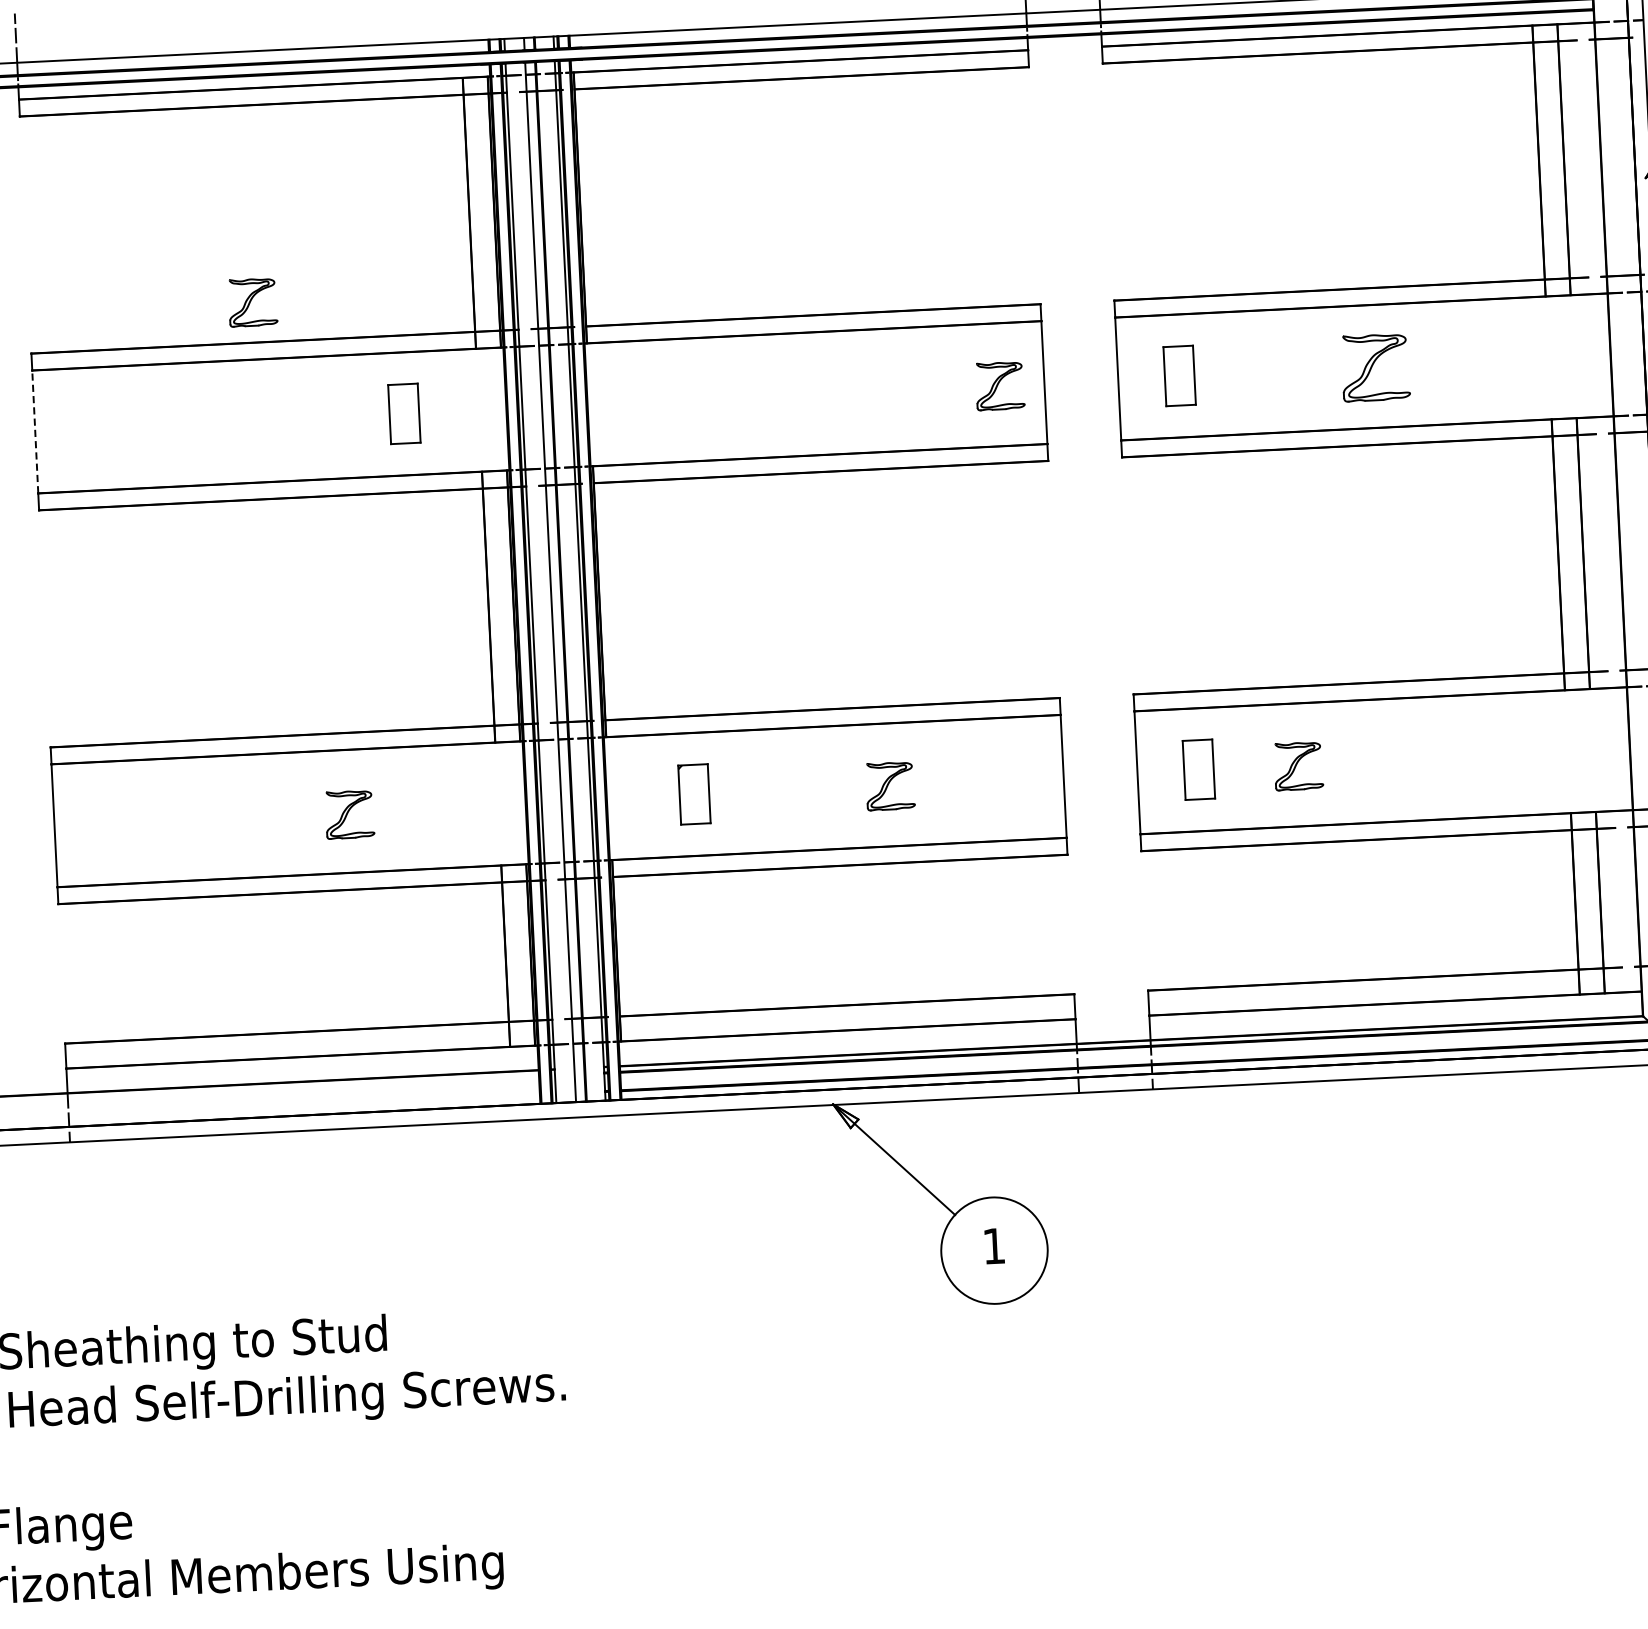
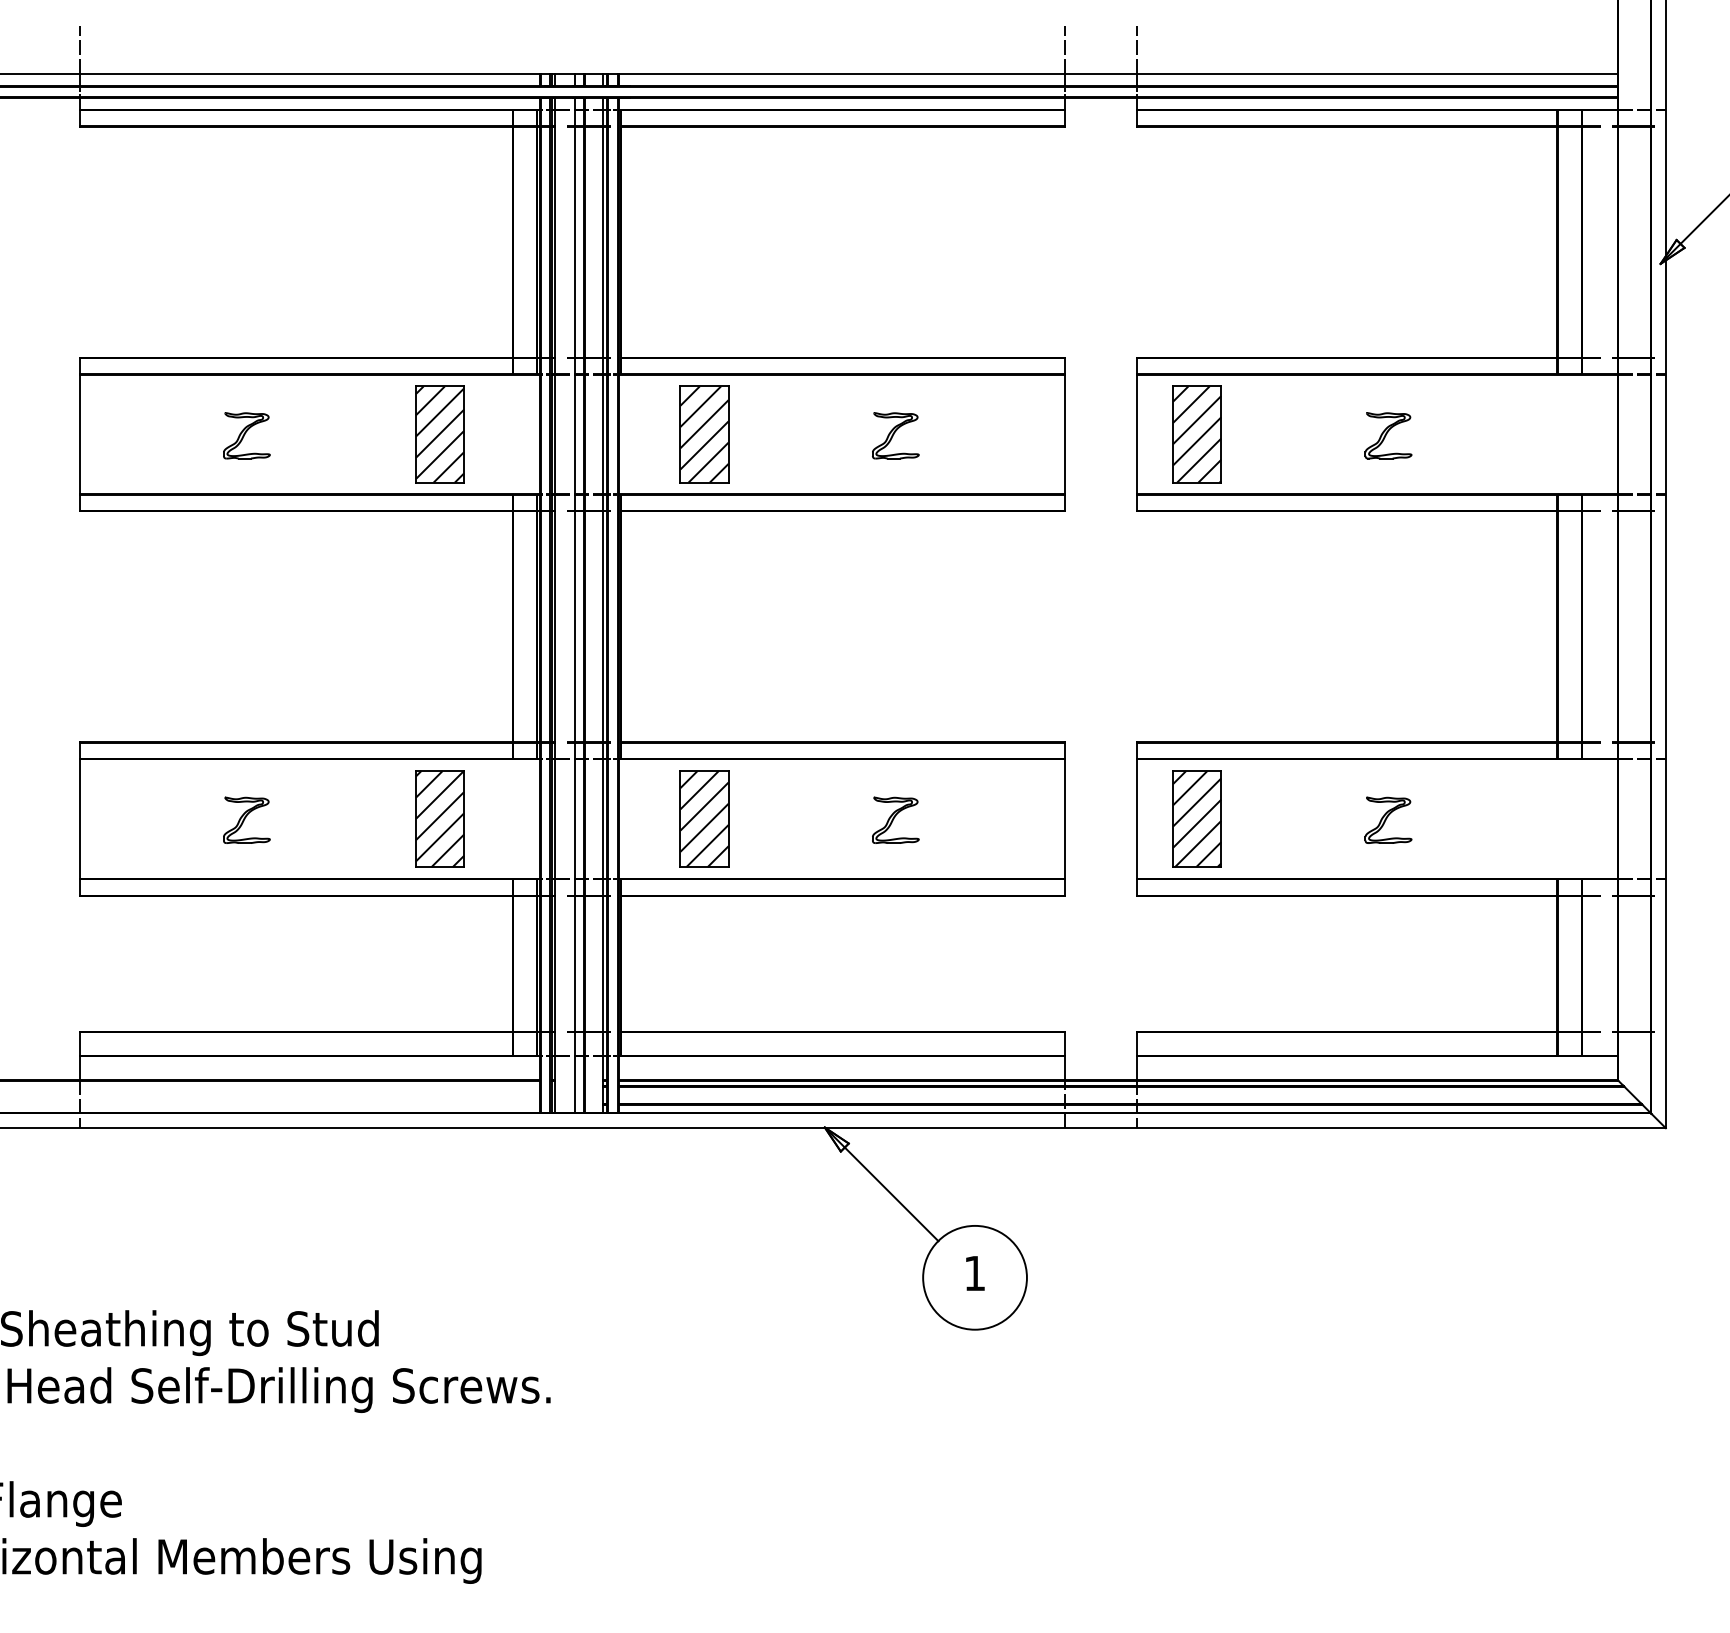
part: (252, 302) -> (246, 435), moved
part: (1375, 367) -> (1388, 435), size x0.71
part: (1179, 375) -> (1196, 434), size x1.67
part: (999, 385) -> (895, 435), moved
part: (675, 400) -> (704, 434), added
part: (403, 413) -> (439, 434), size x1.67
line: (35, 431) -> (79, 434), dashed -> solid
part: (1298, 765) -> (1388, 819), moved
part: (1198, 769) -> (1196, 818), size x1.67
part: (694, 793) -> (704, 818), size x1.67
part: (423, 807) -> (439, 818), added
part: (349, 813) -> (246, 819), moved

